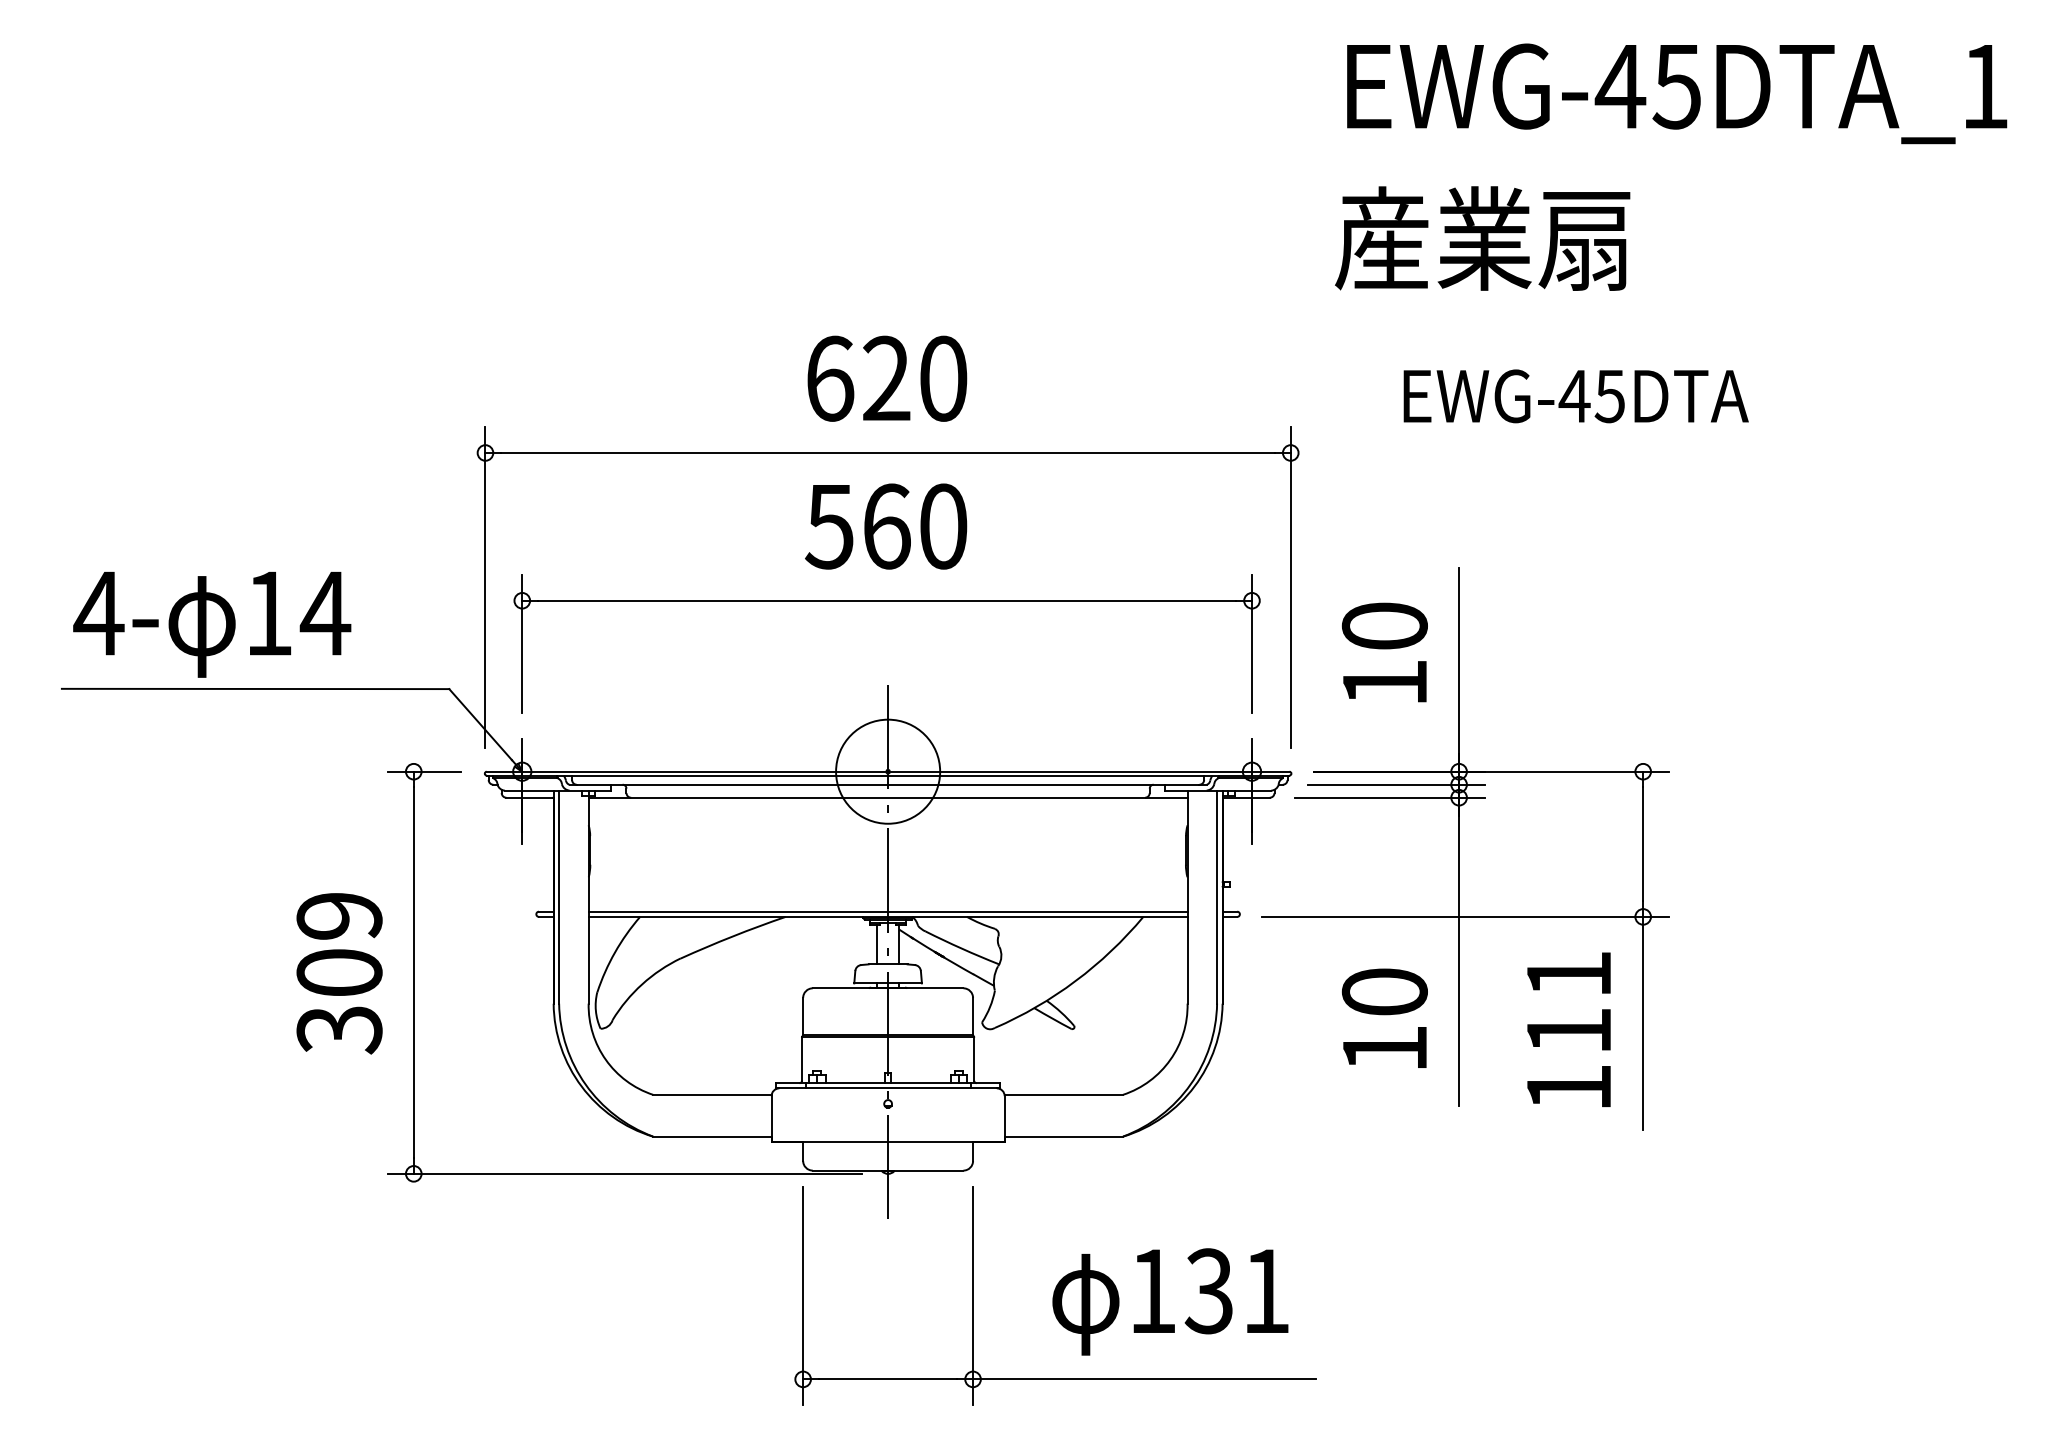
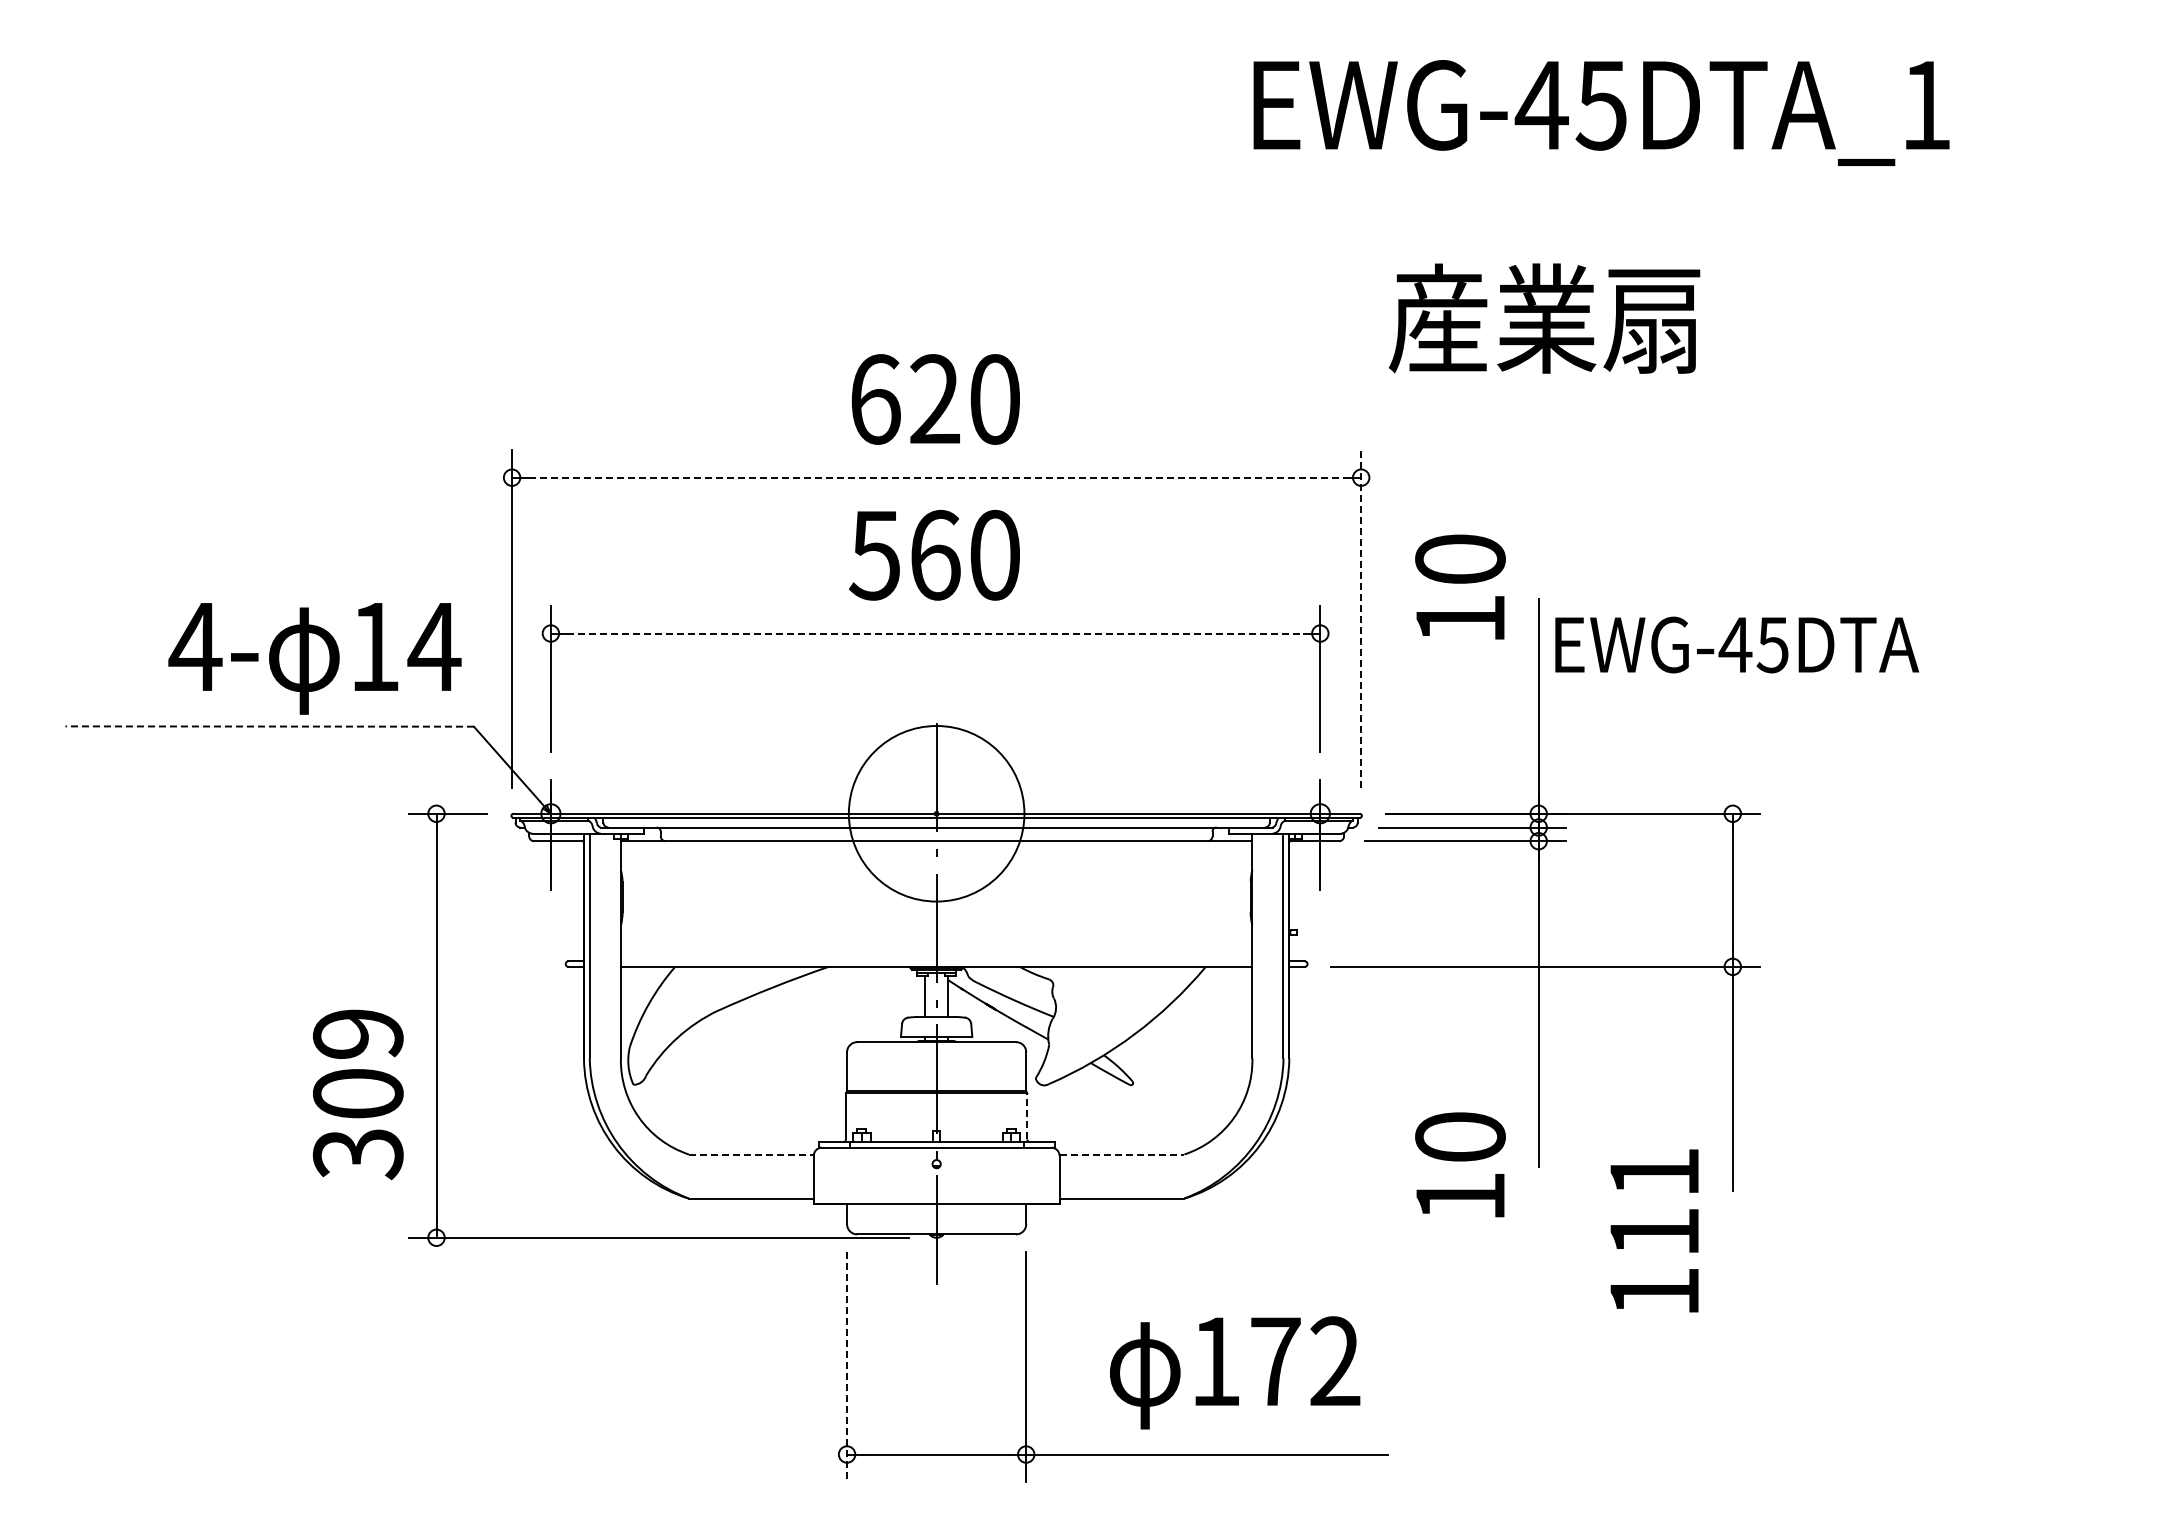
text: (1677, 93) -> (1601, 112), moved
text: (1482, 238) -> (1544, 318), moved
text: (1576, 395) -> (1737, 644), moved
line: (888, 452) -> (937, 477), solid -> dashed
line: (1291, 586) -> (1361, 618), solid -> dashed
line: (887, 600) -> (936, 633), solid -> dashed
text: (211, 624) -> (314, 658), moved
text: (1384, 651) -> (1460, 586), moved
line: (255, 688) -> (269, 726), solid -> dashed
circle: (887, 771) -> (936, 813), size x1.6
line: (887, 911) -> (936, 961), removed
text: (339, 973) -> (358, 1094), moved
text: (1384, 1018) -> (1460, 1164), moved
text: (1568, 1029) -> (1654, 1230), moved
line: (974, 1057) -> (1027, 1115), solid -> dashed
line: (712, 1094) -> (751, 1154), solid -> dashed
line: (1064, 1094) -> (1122, 1154), solid -> dashed
text: (1236, 1291) -> (1304, 1361), 131 -> 172
line: (803, 1296) -> (847, 1367), solid -> dashed

